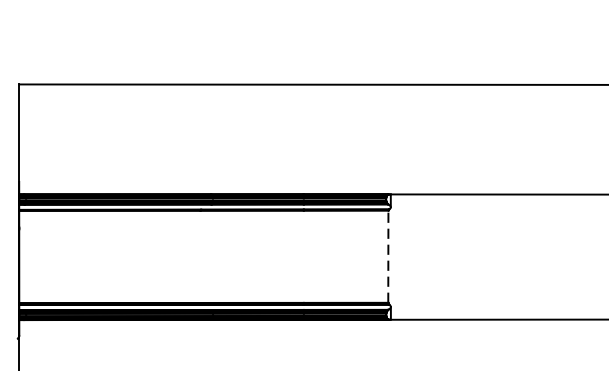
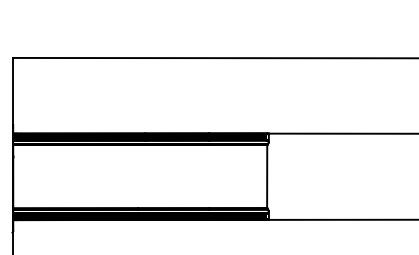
line: (388, 256) -> (267, 176), dashed -> solid

